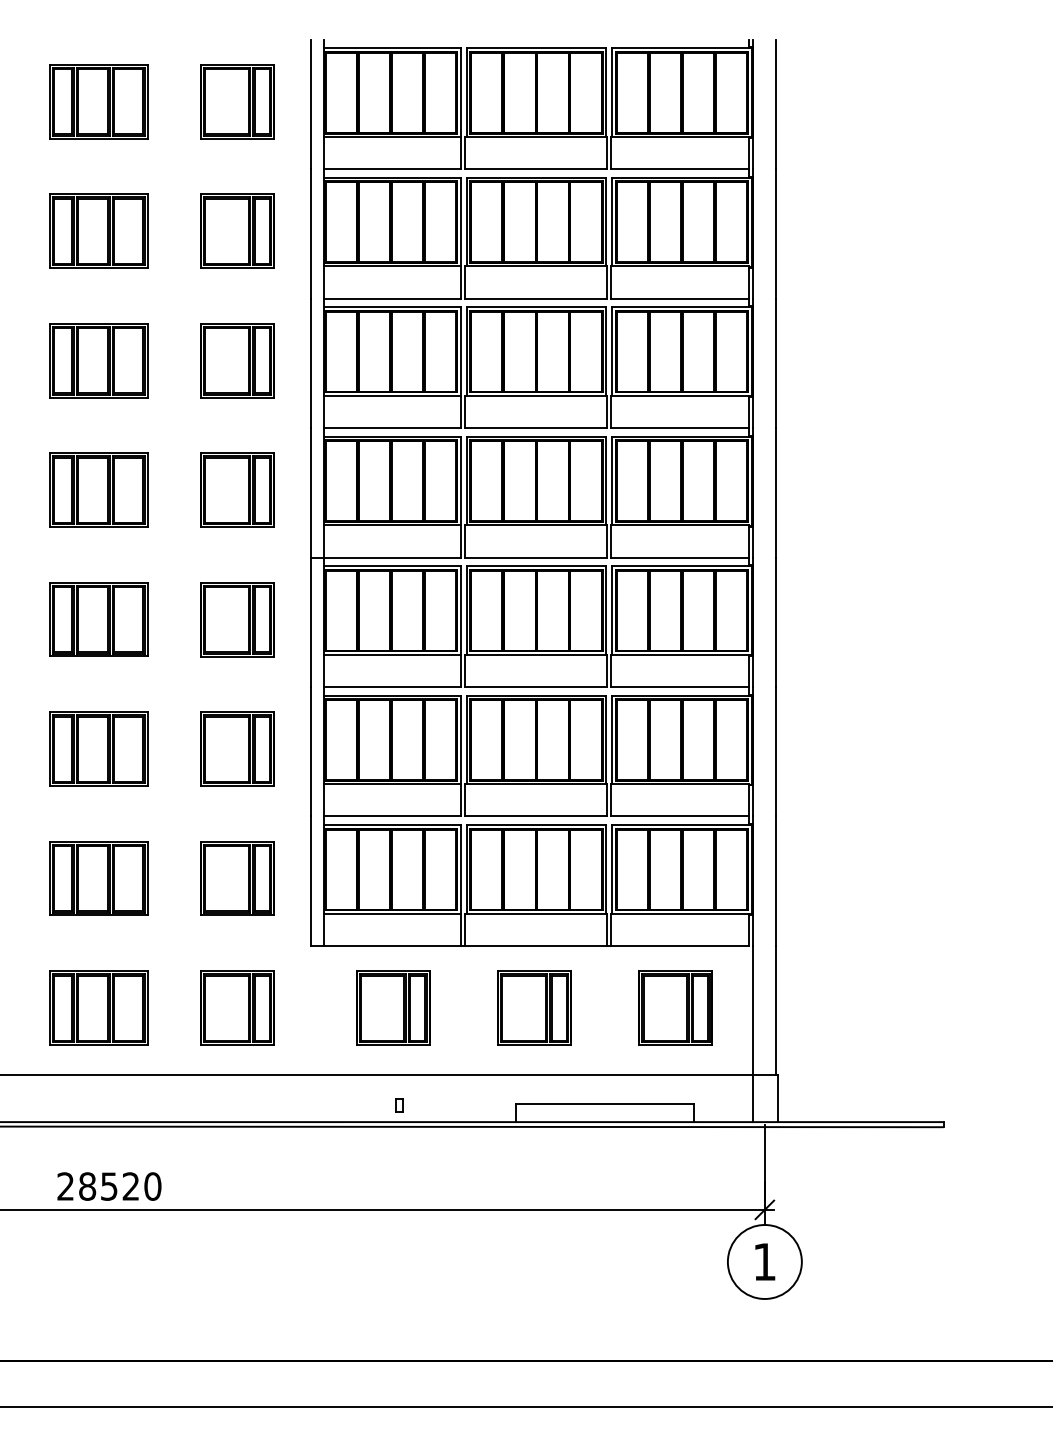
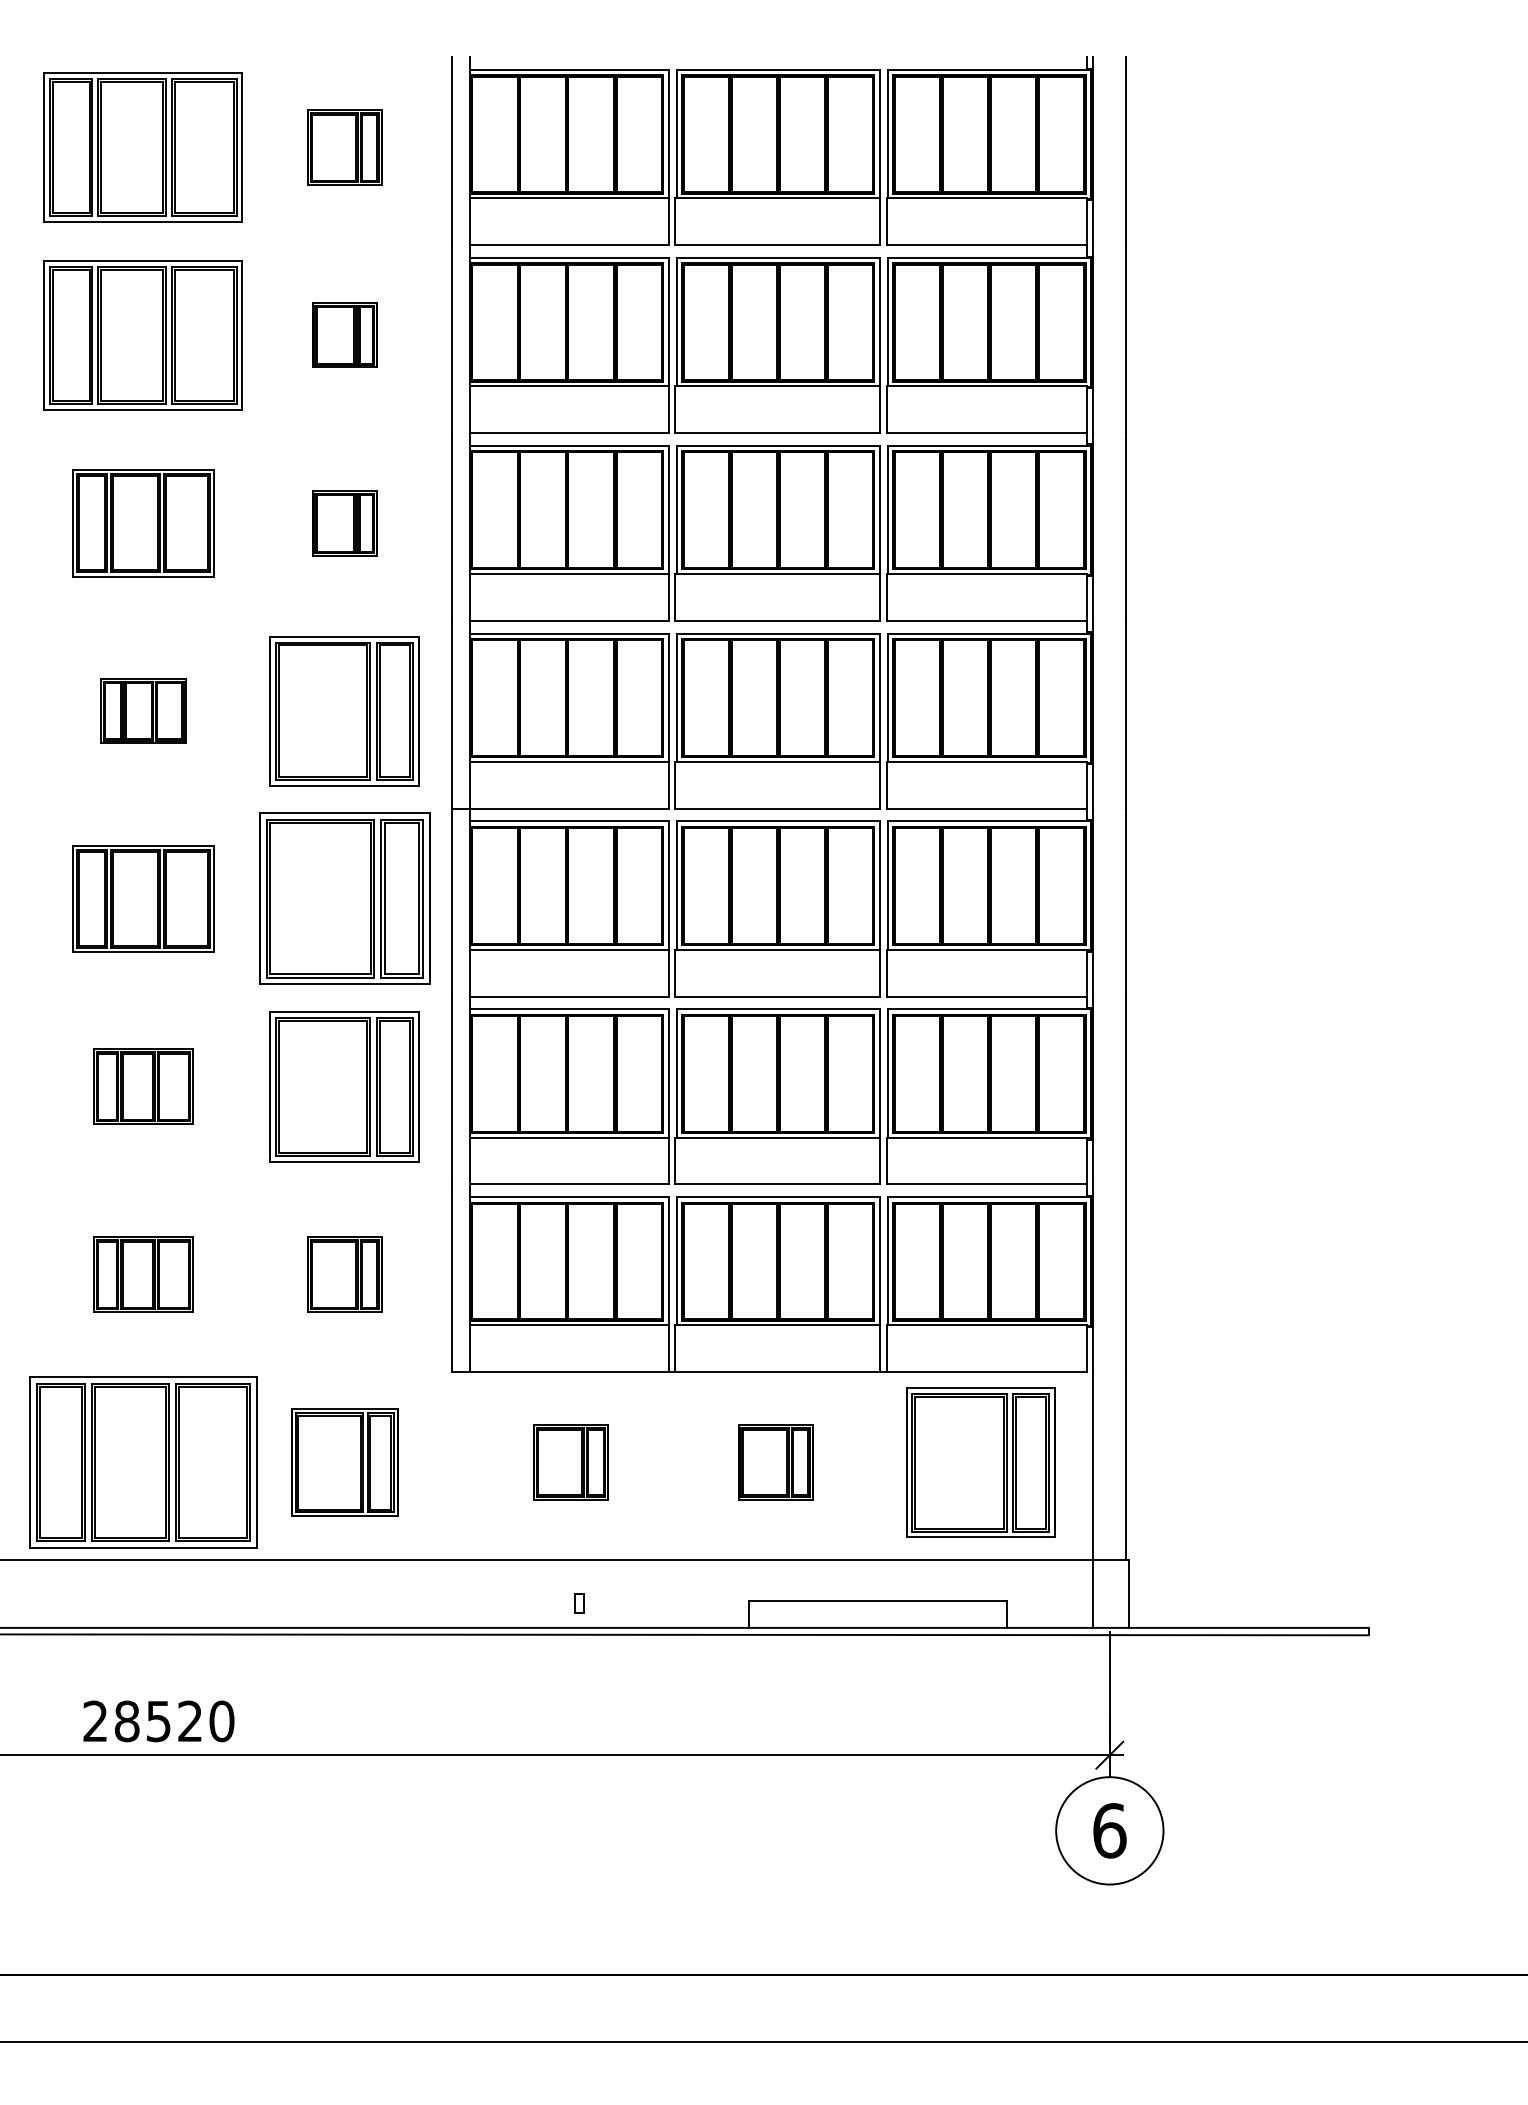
part: (98, 101) -> (143, 147), size x1.4
part: (237, 101) -> (344, 147), size x0.7
part: (98, 230) -> (143, 334), size x1.4
part: (237, 230) -> (344, 334), size x0.6
part: (237, 360) -> (344, 522), size x0.6
part: (98, 489) -> (143, 710), size x0.6
part: (237, 489) -> (344, 710), size x1.4
part: (237, 619) -> (344, 898), size x1.6
part: (98, 748) -> (143, 1085), size x0.7
part: (237, 748) -> (344, 1085), size x1.4
part: (98, 878) -> (143, 1274), size x0.7
part: (237, 878) -> (344, 1274), size x0.7
part: (98, 1007) -> (143, 1461), size x1.6
part: (393, 1007) -> (571, 1461), size x0.7
part: (534, 1007) -> (775, 1461), size x0.7
part: (675, 1007) -> (980, 1461), size x1.4
text: (764, 1261) -> (1109, 1830), 1 -> 6

